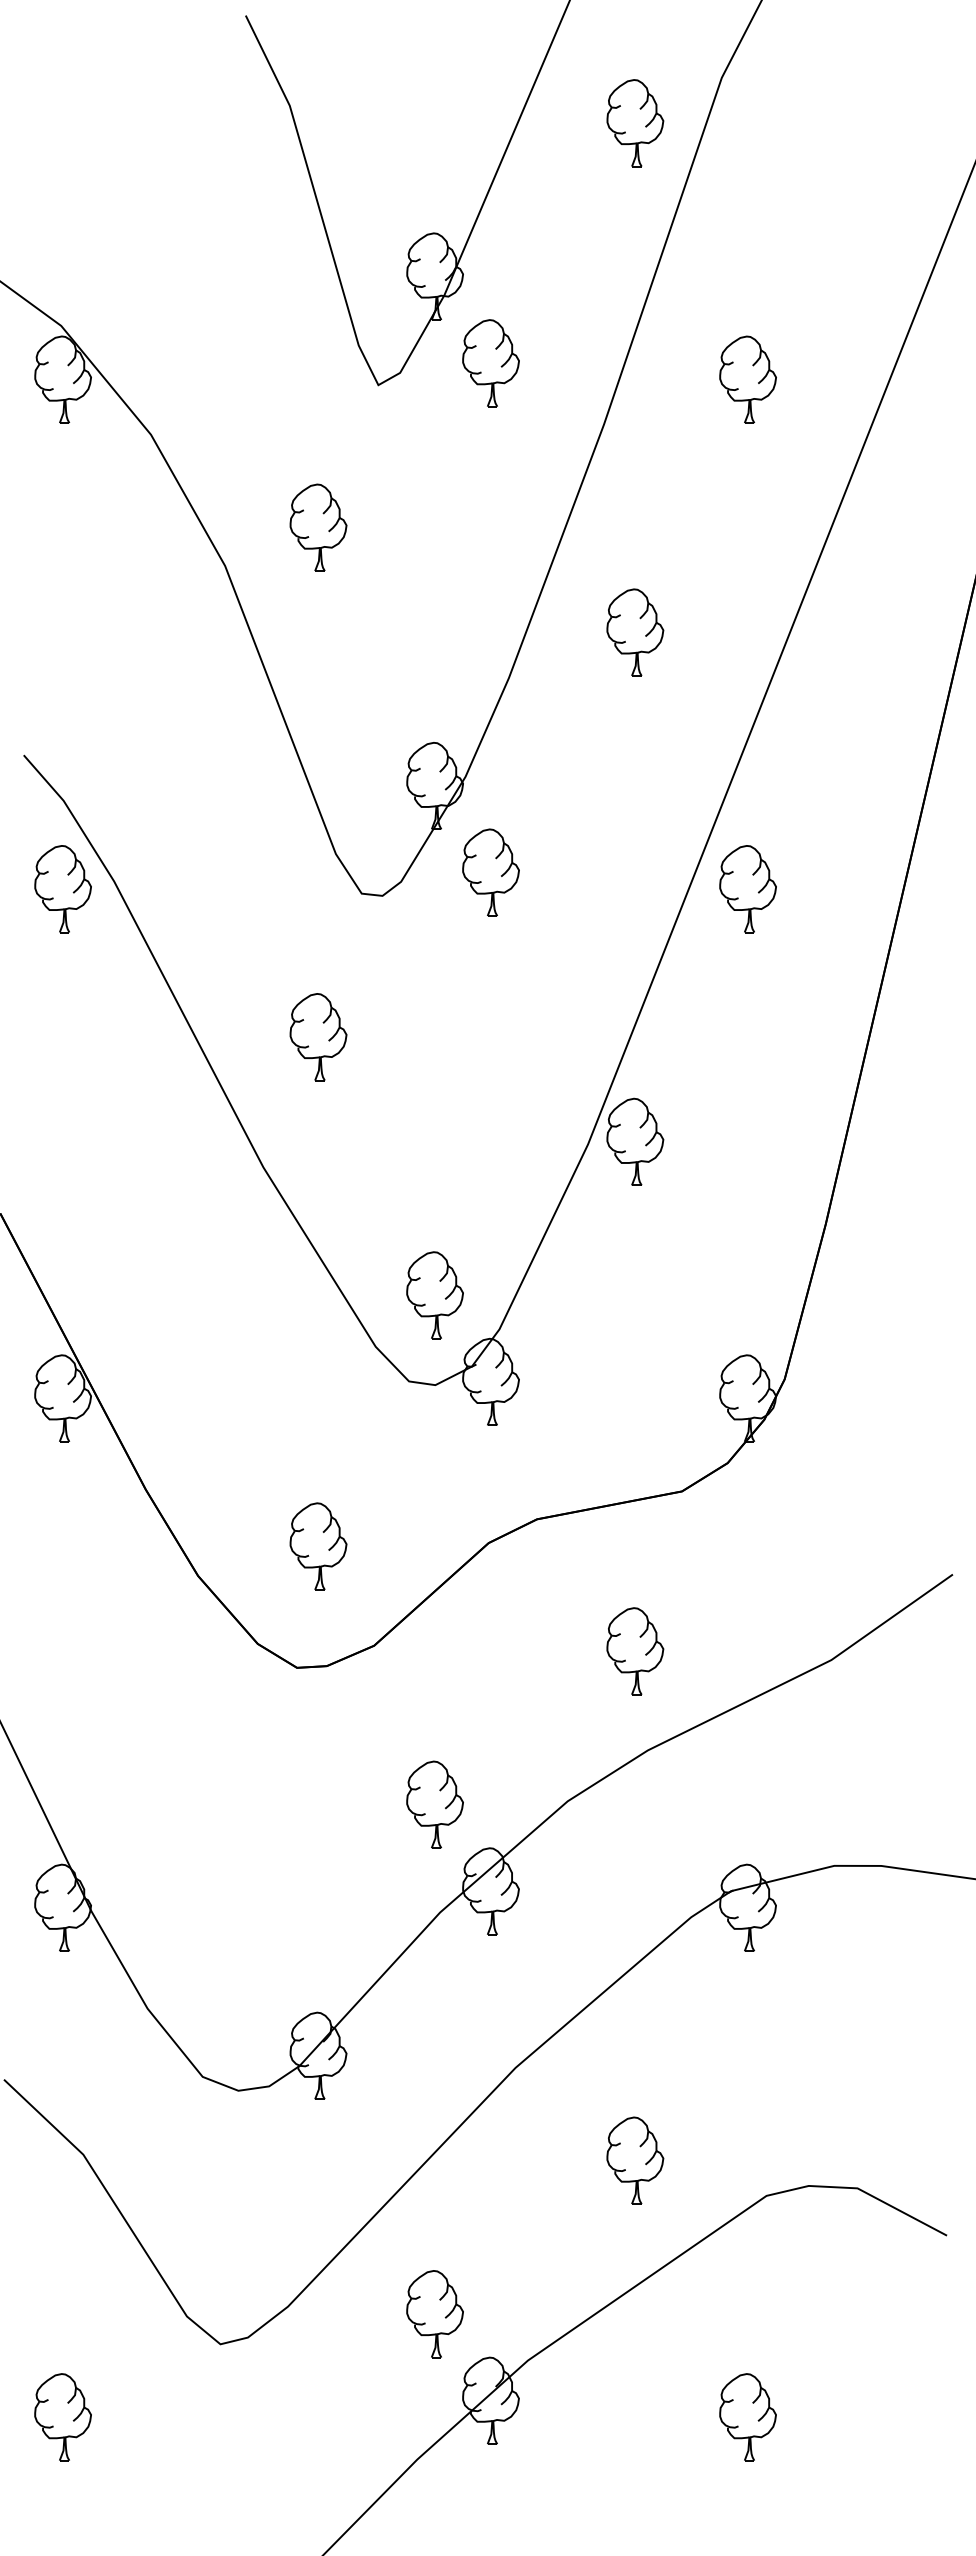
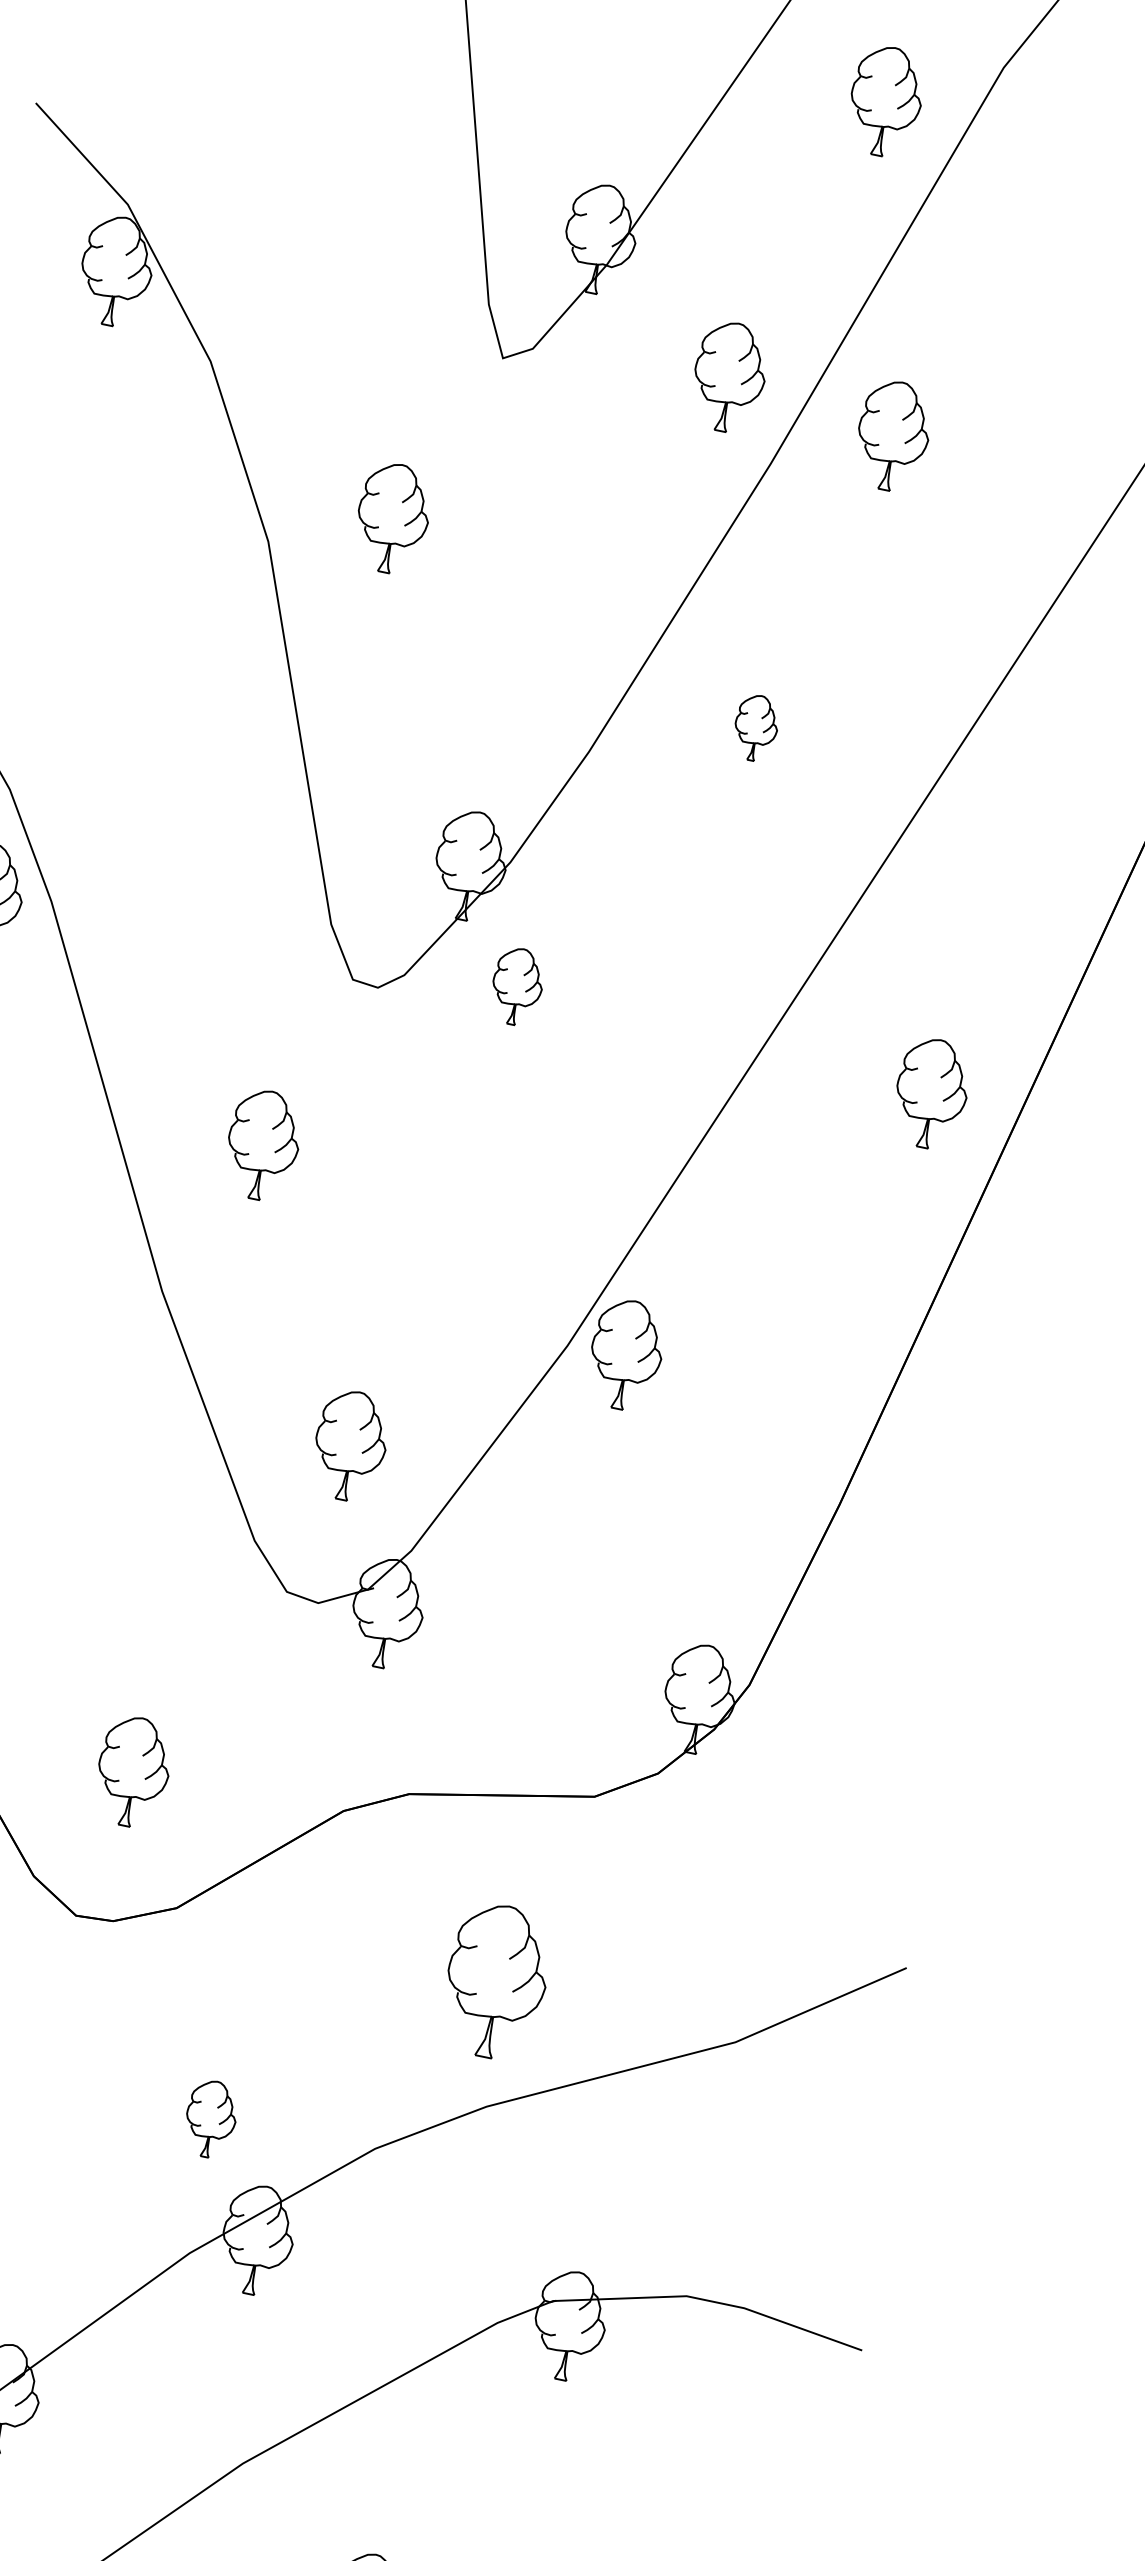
part: (490, 363) -> (728, 377), moved
part: (747, 379) -> (892, 435), moved
part: (635, 632) -> (756, 728), size x0.6
part: (490, 872) -> (516, 986), size x0.7
part: (747, 889) -> (930, 1094), moved
part: (434, 1295) -> (349, 1445), moved
part: (635, 1651) -> (496, 1981), size x1.4
part: (434, 1804) -> (210, 2118), size x0.7

